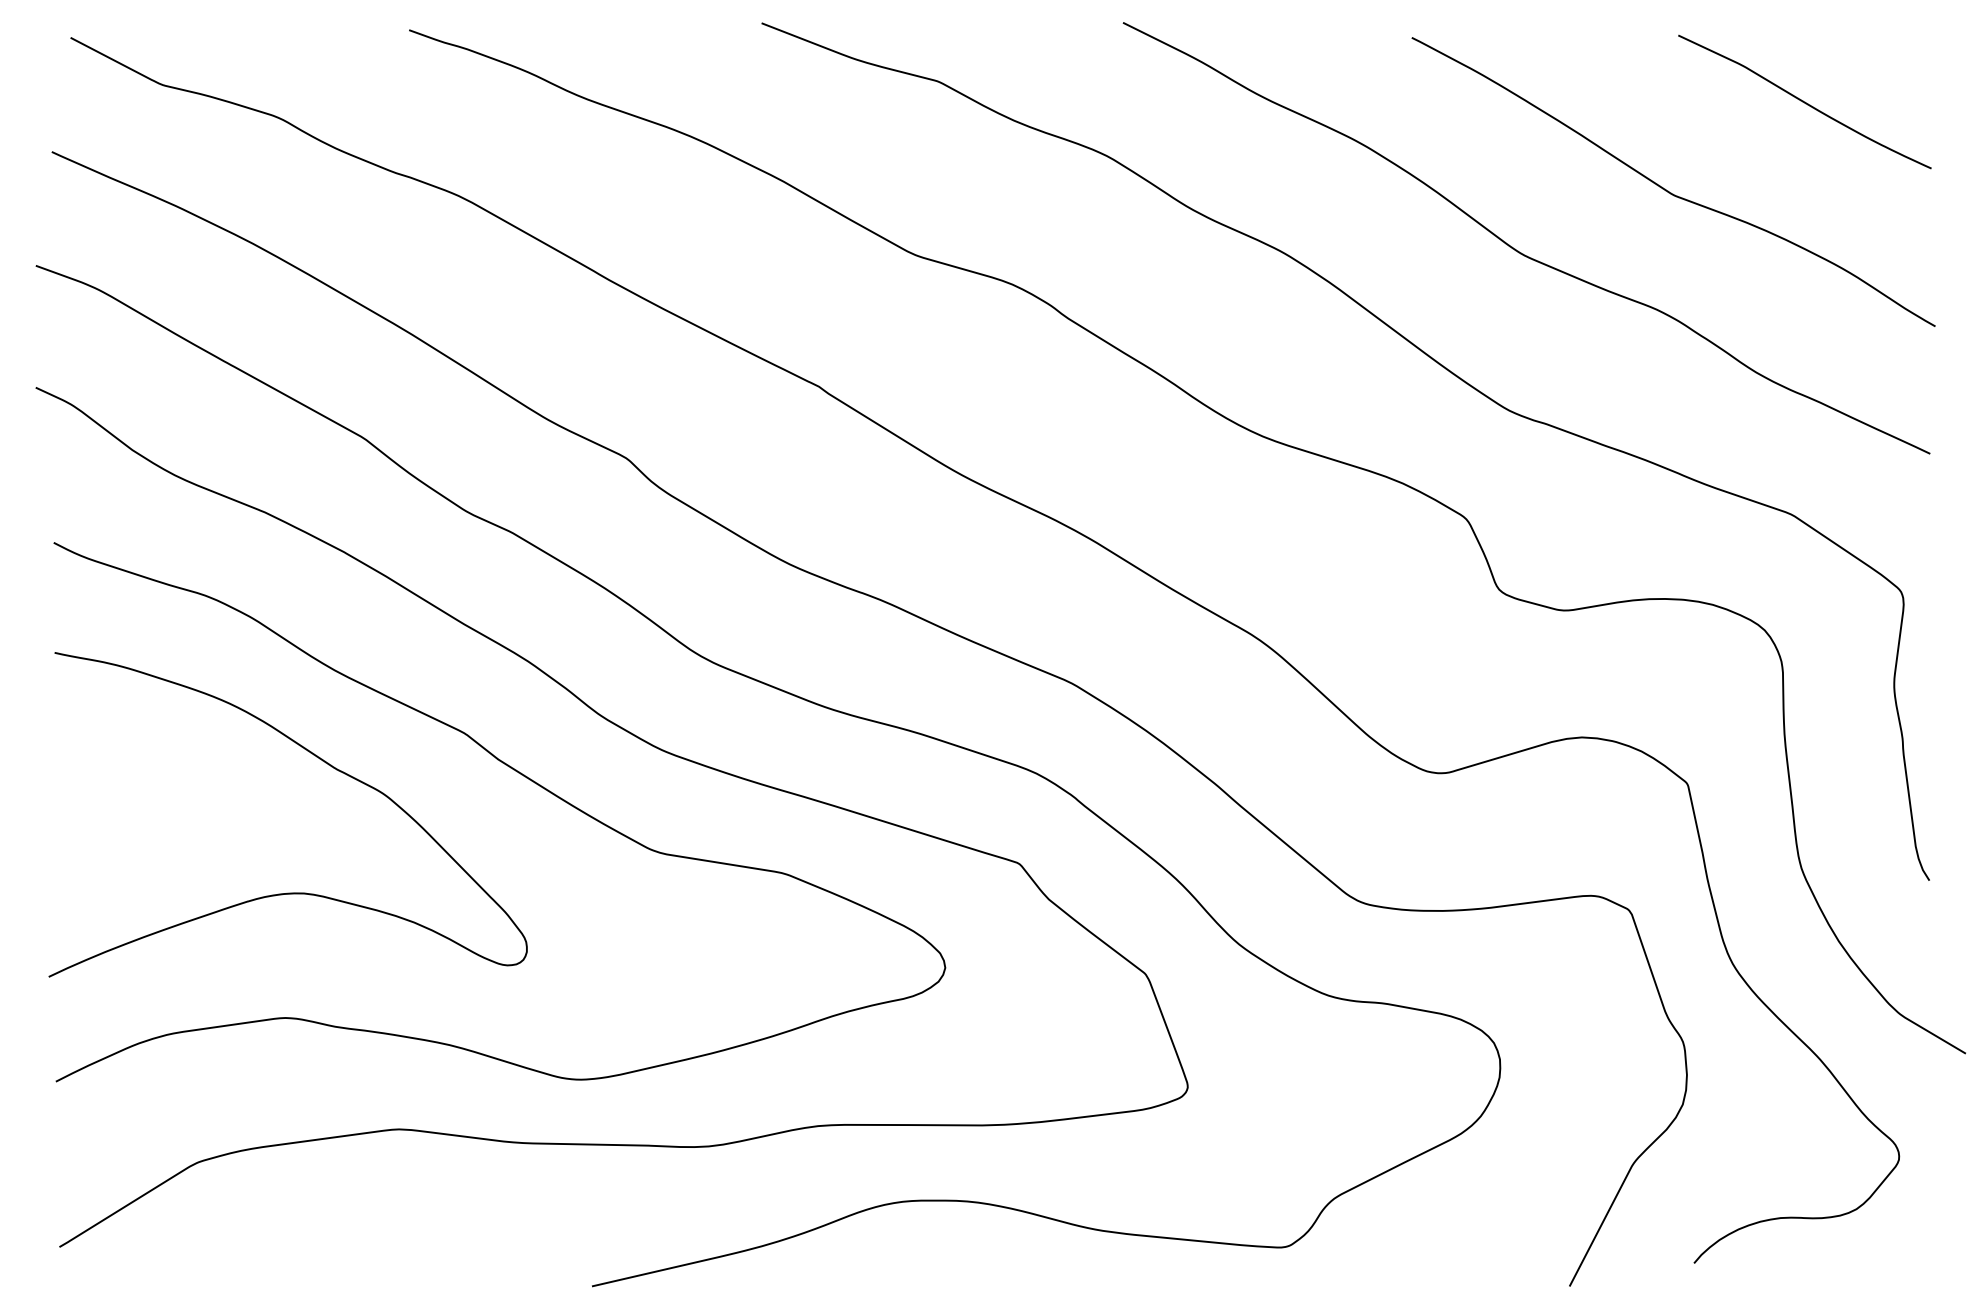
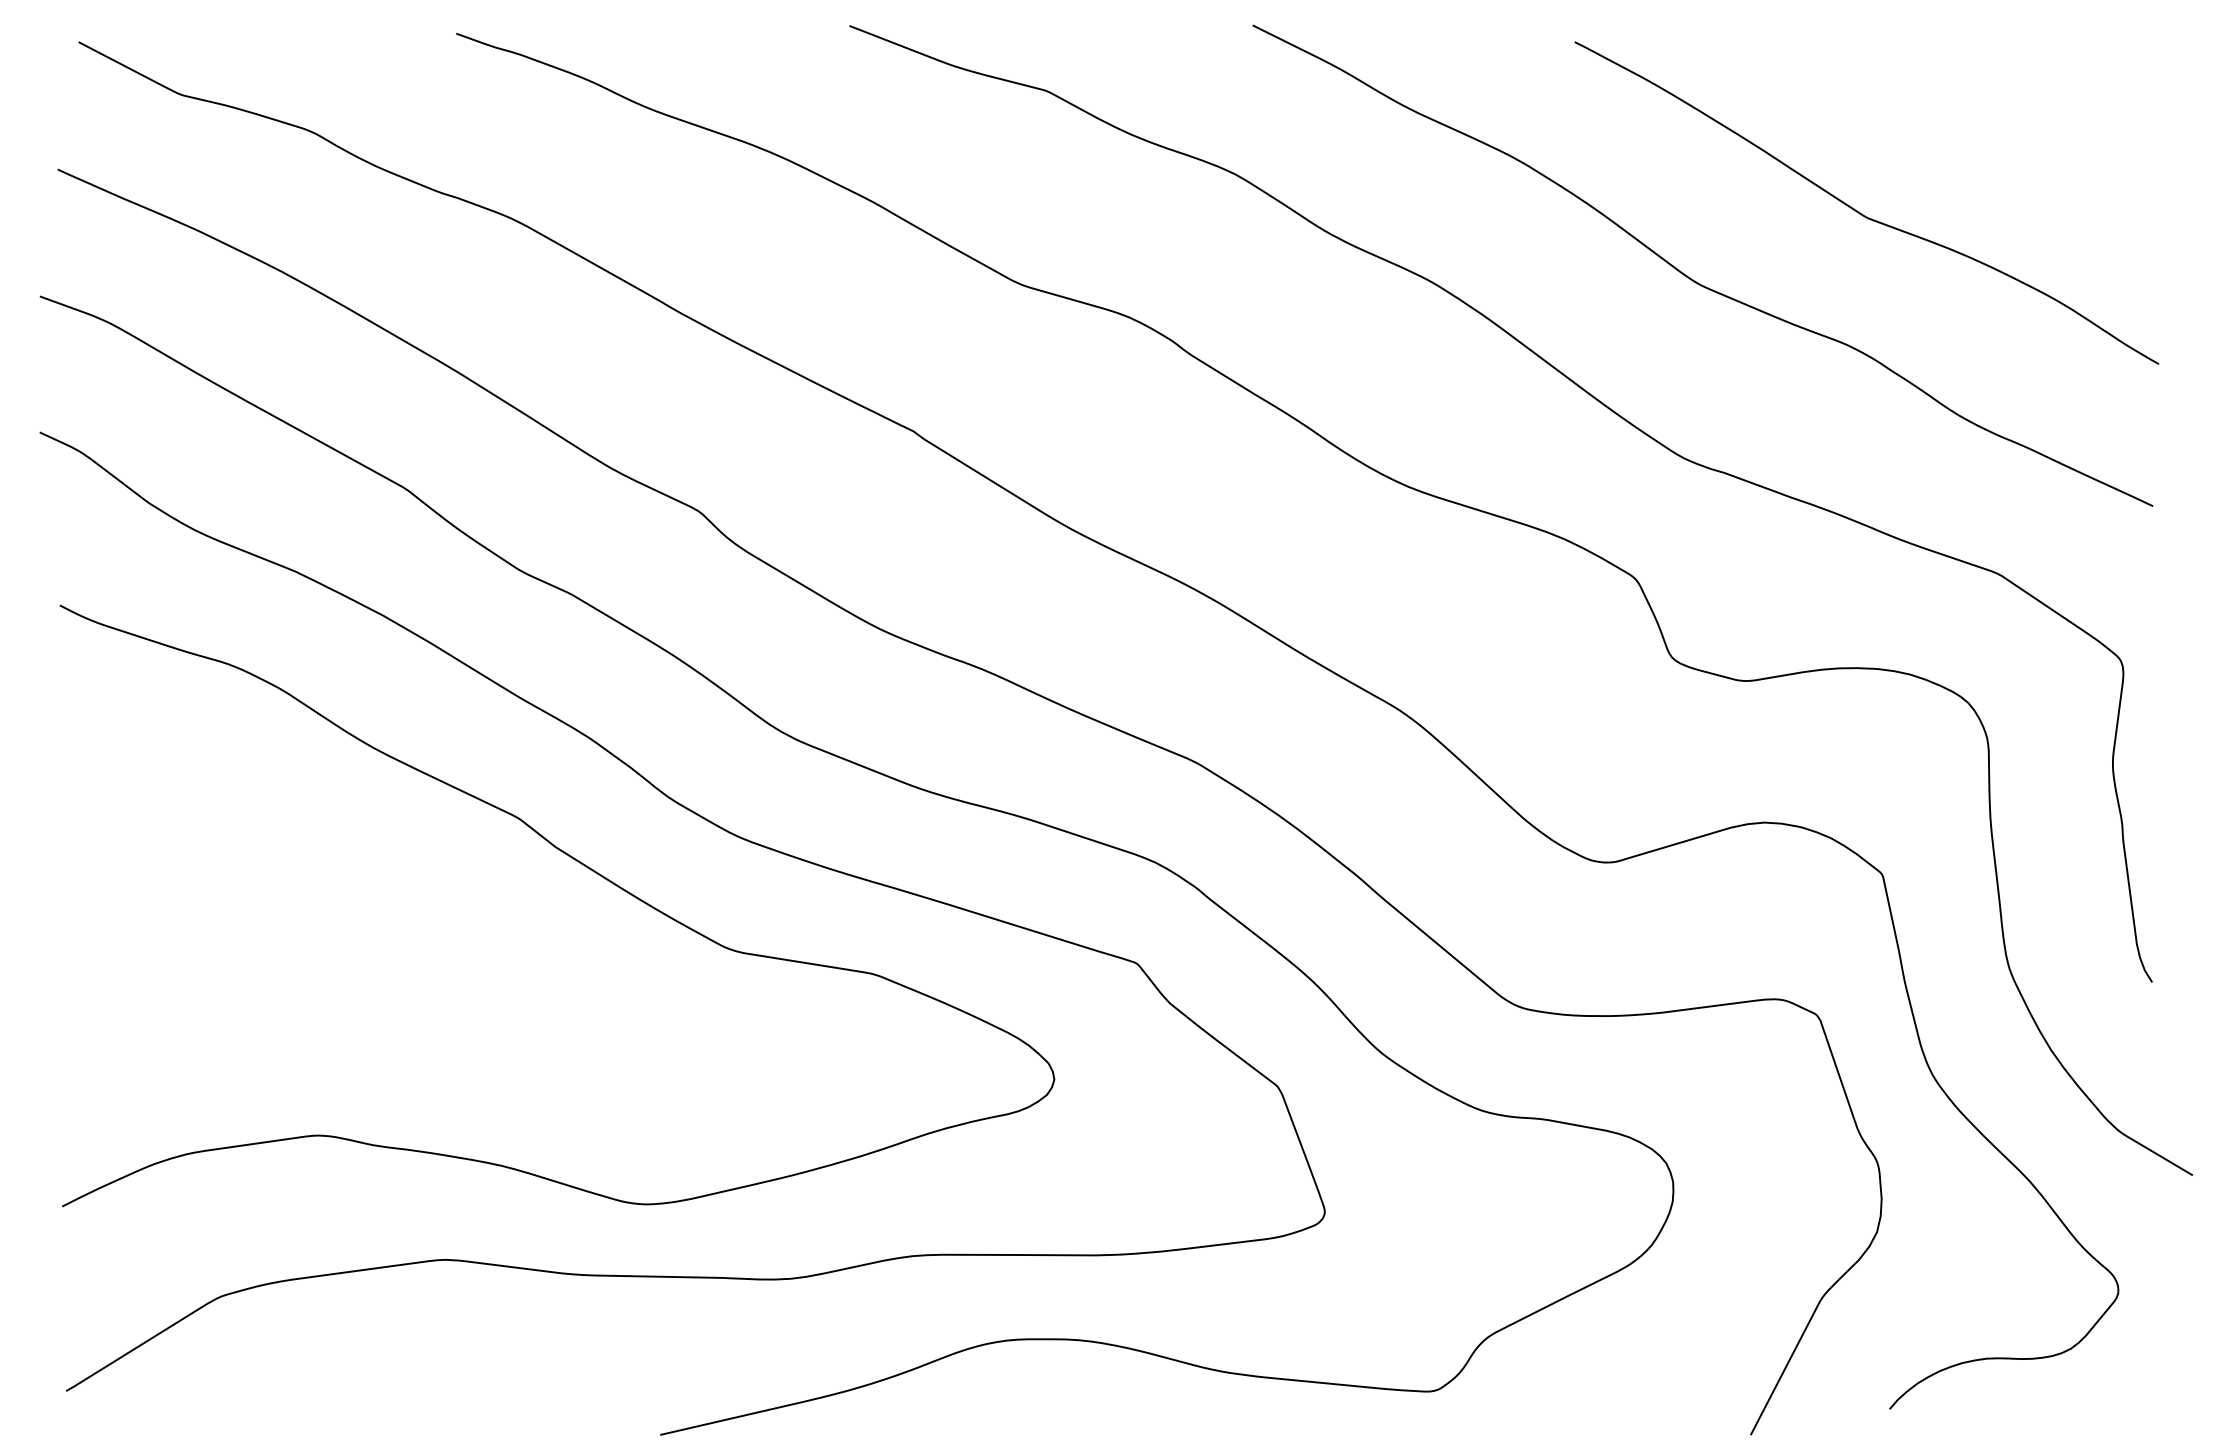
curve: (1804, 101) -> (2012, 113), removed
curve: (322, 761) -> (359, 849), removed

